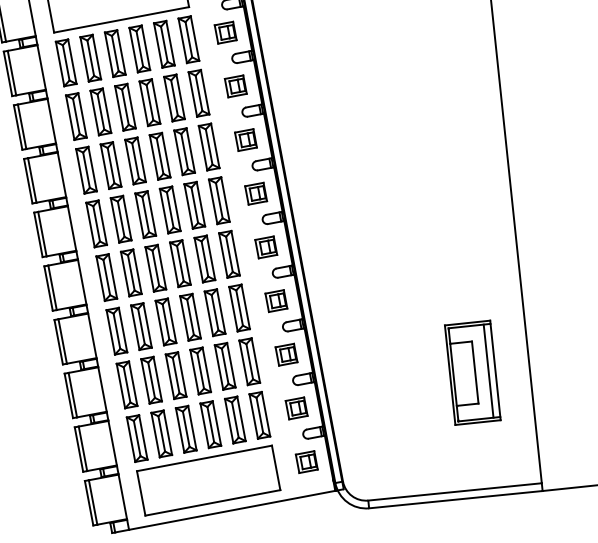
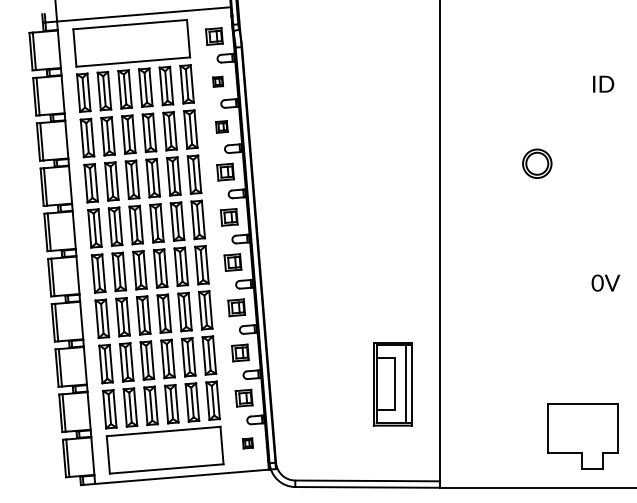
part: (224, 32) -> (217, 81), size x0.6
part: (235, 85) -> (221, 126), size x0.7
part: (306, 462) -> (247, 443), size x0.6

